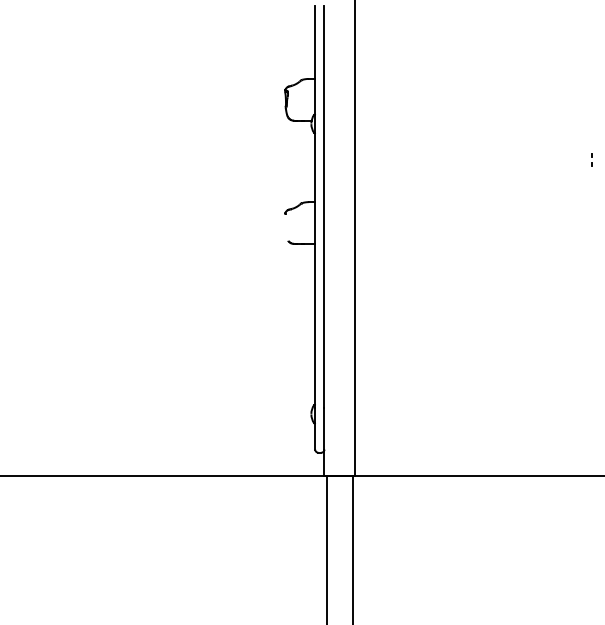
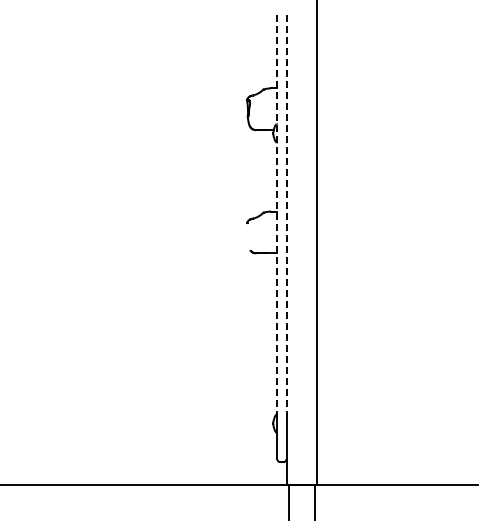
line: (315, 206) -> (277, 215), solid -> dashed
line: (324, 207) -> (286, 216), solid -> dashed

